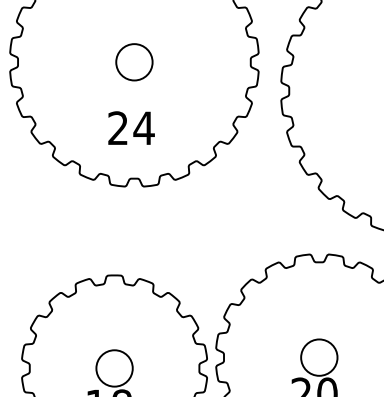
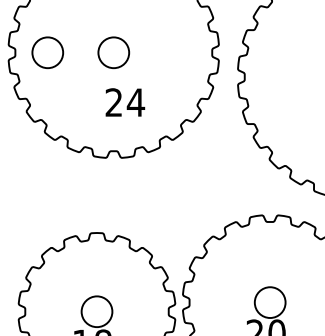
circle: (56, 61) -> (47, 52), added
text: (131, 128) -> (125, 102), moved

